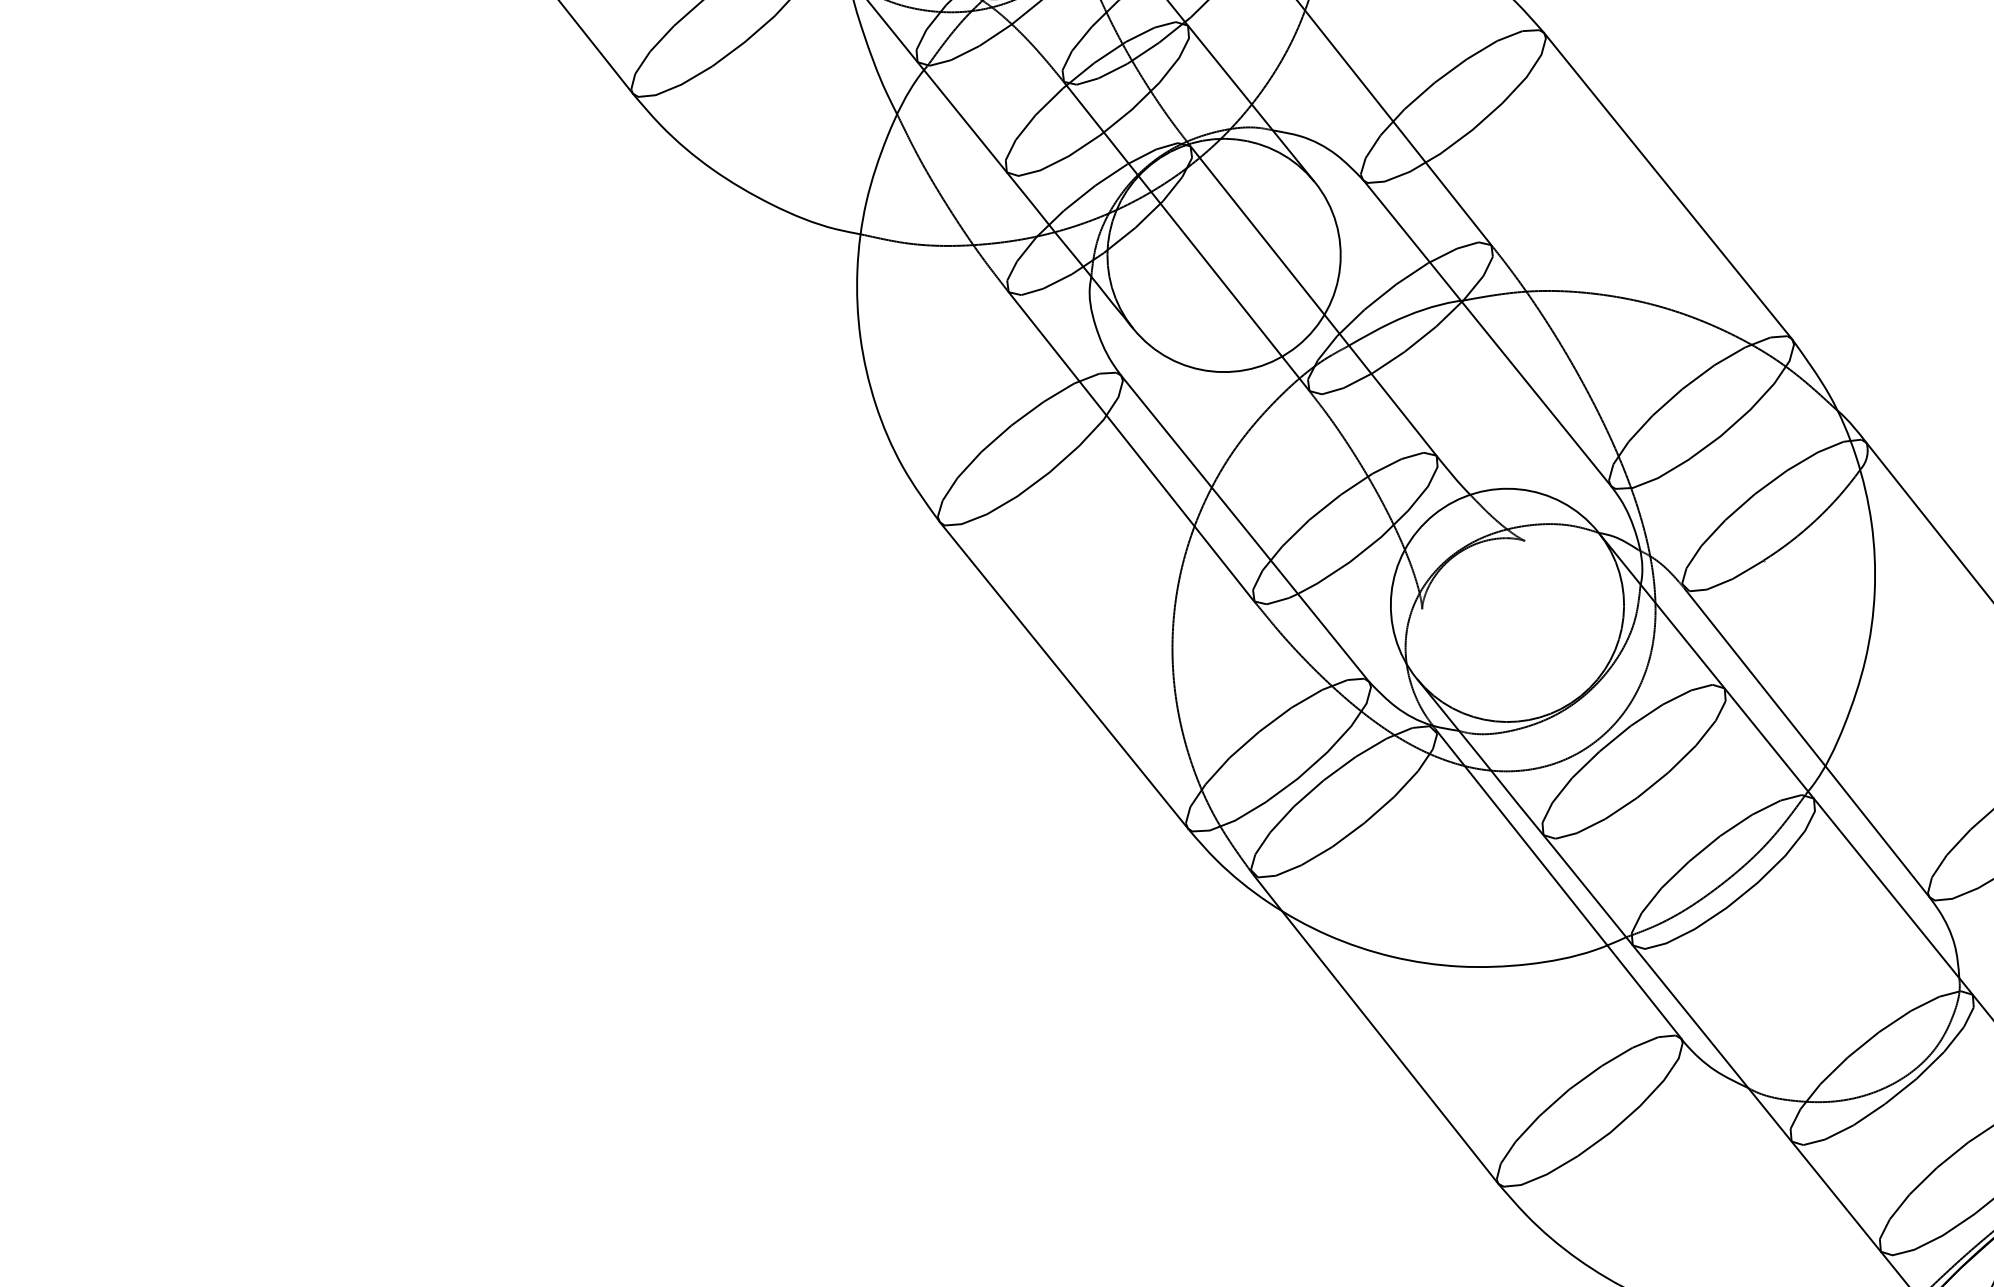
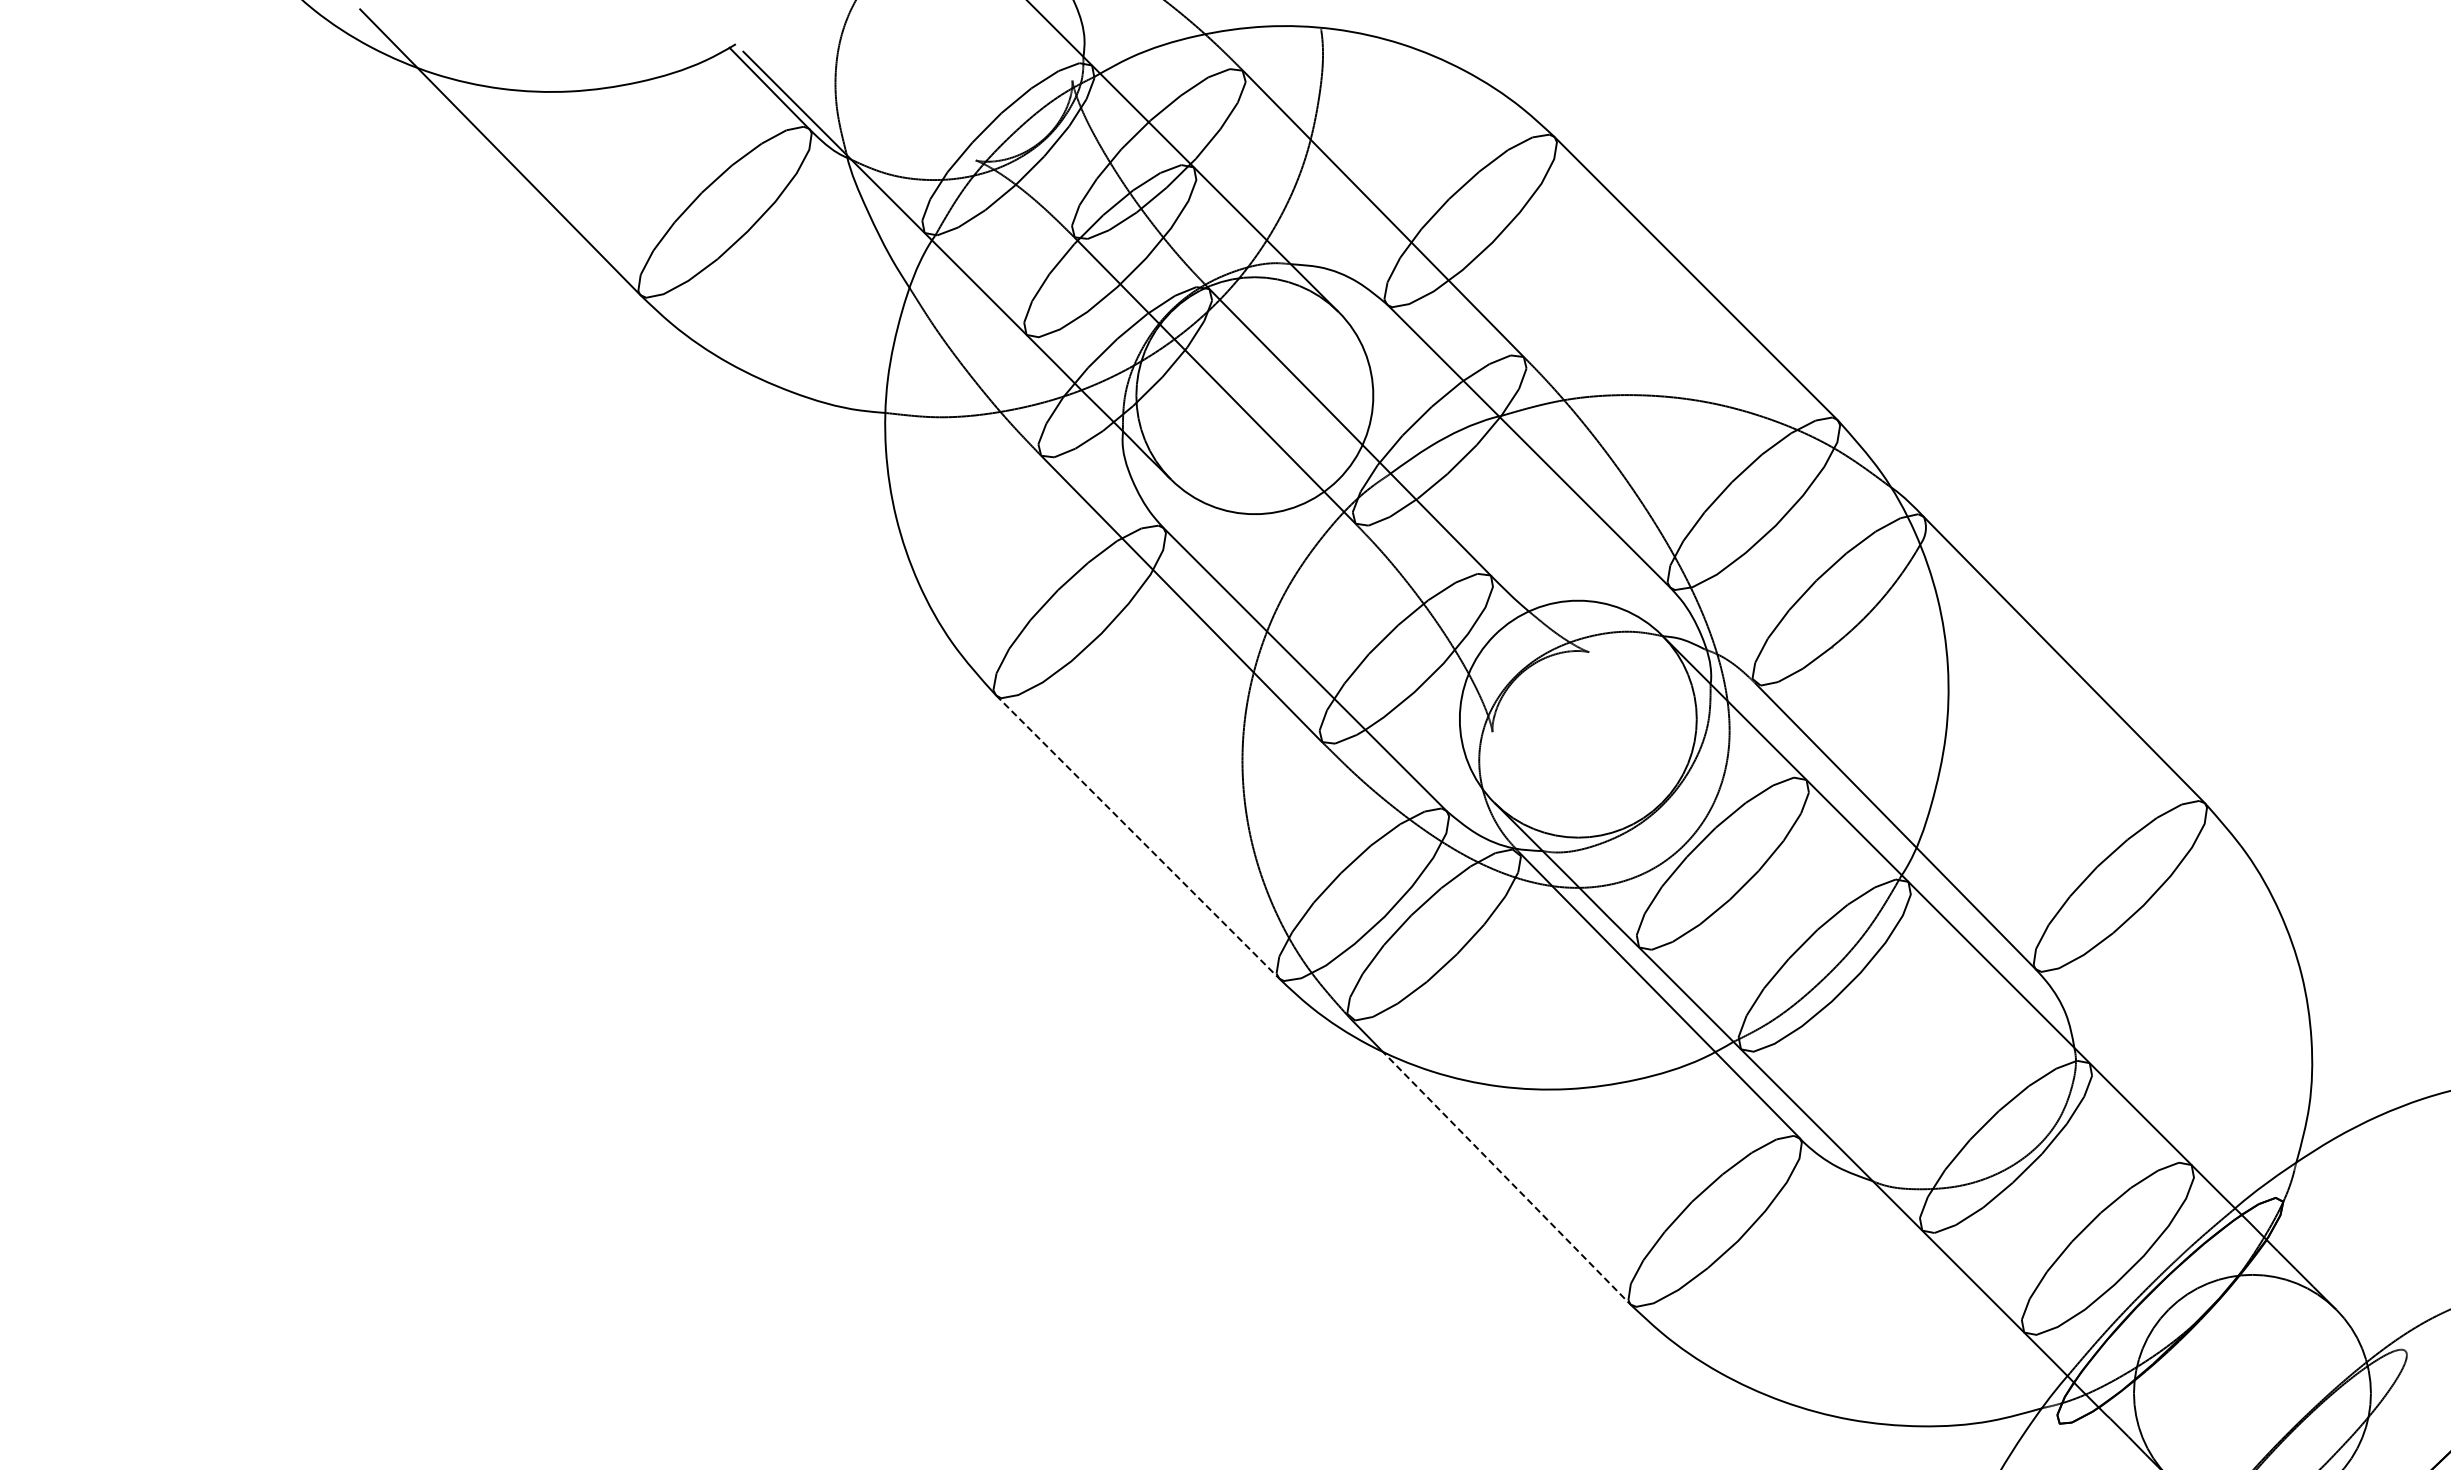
line: (1064, 675) -> (1138, 837), solid -> dashed
line: (1390, 1046) -> (1506, 1177), solid -> dashed

